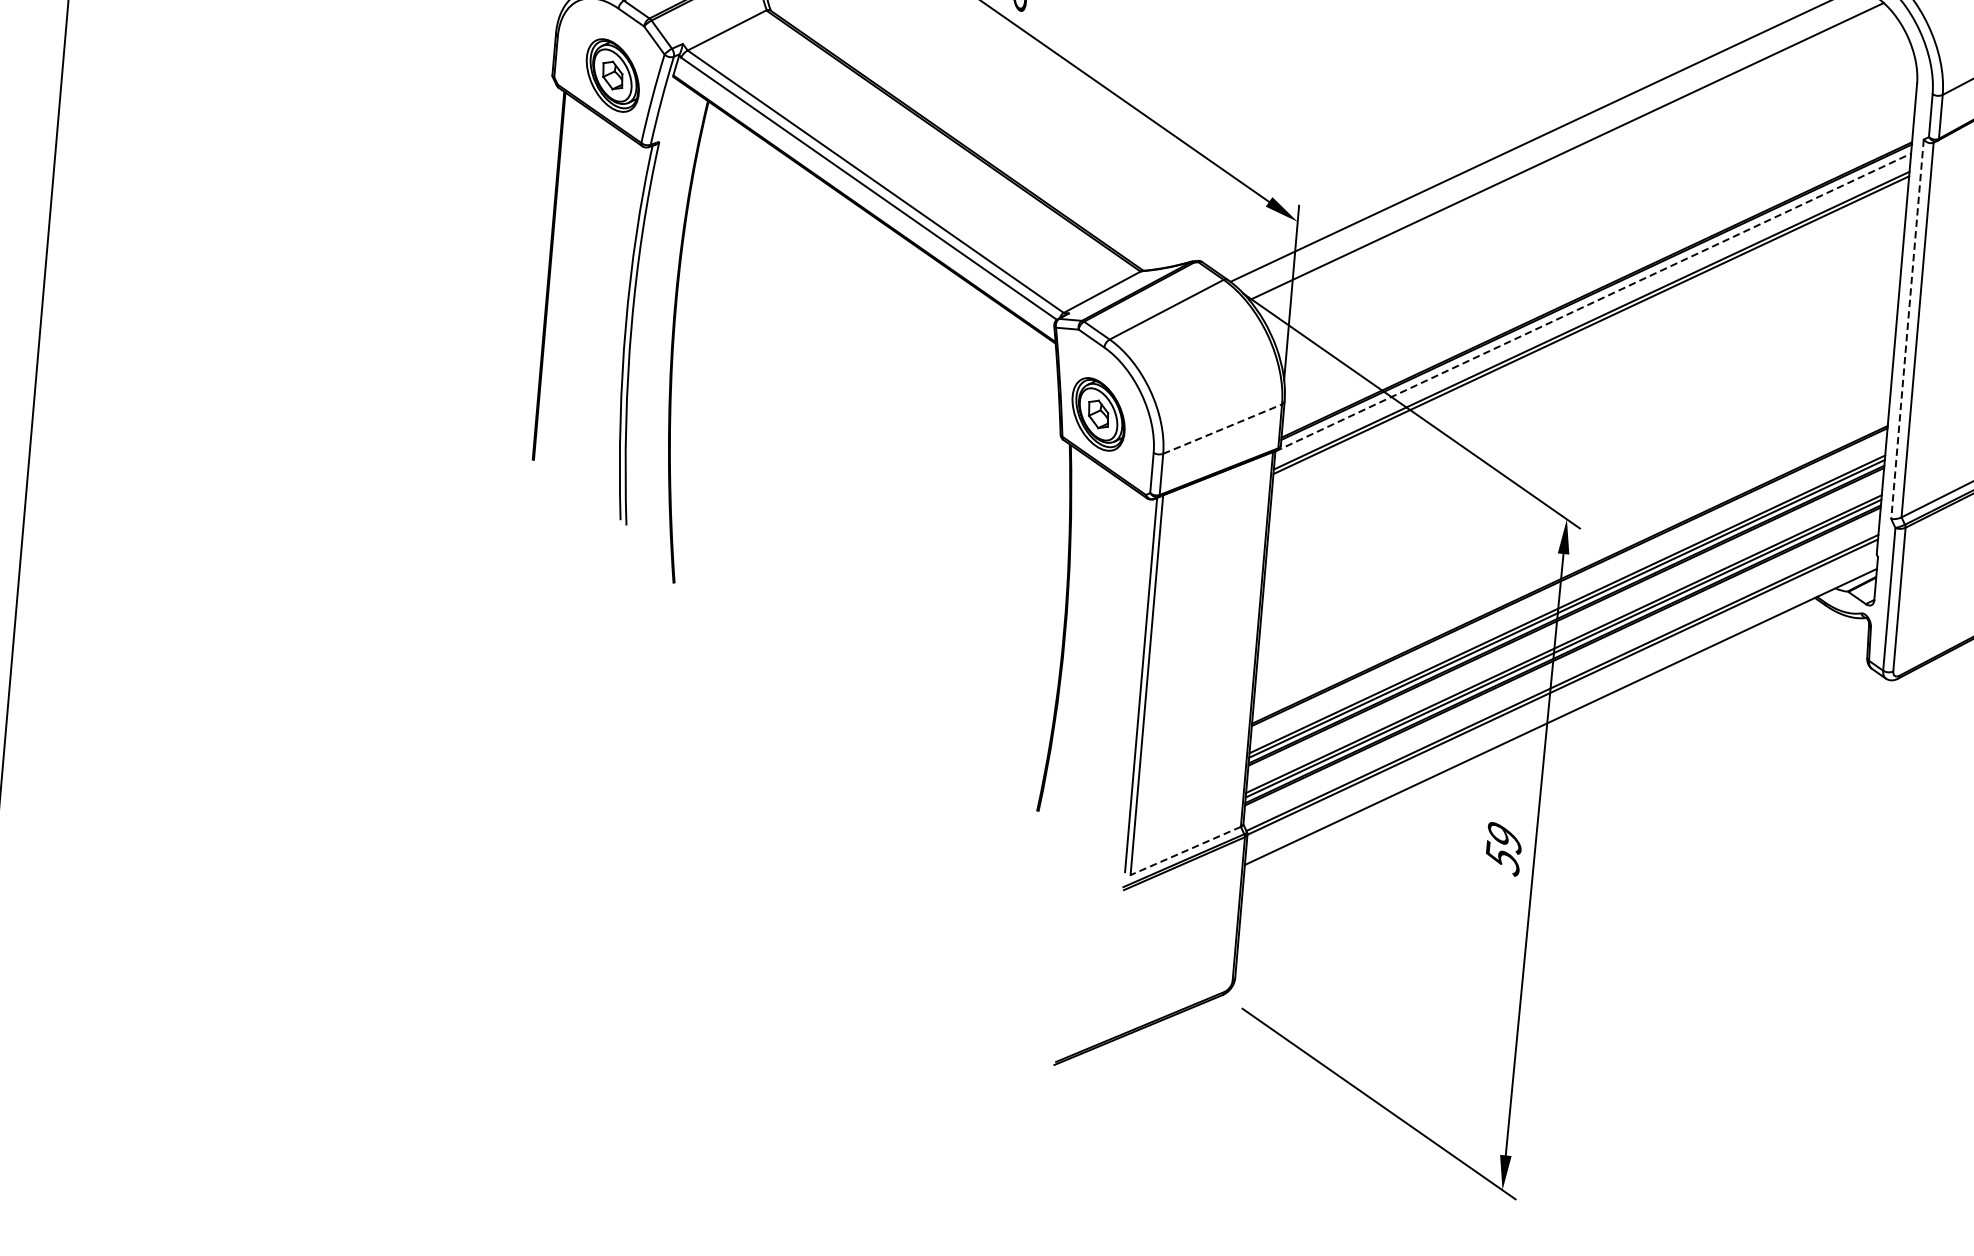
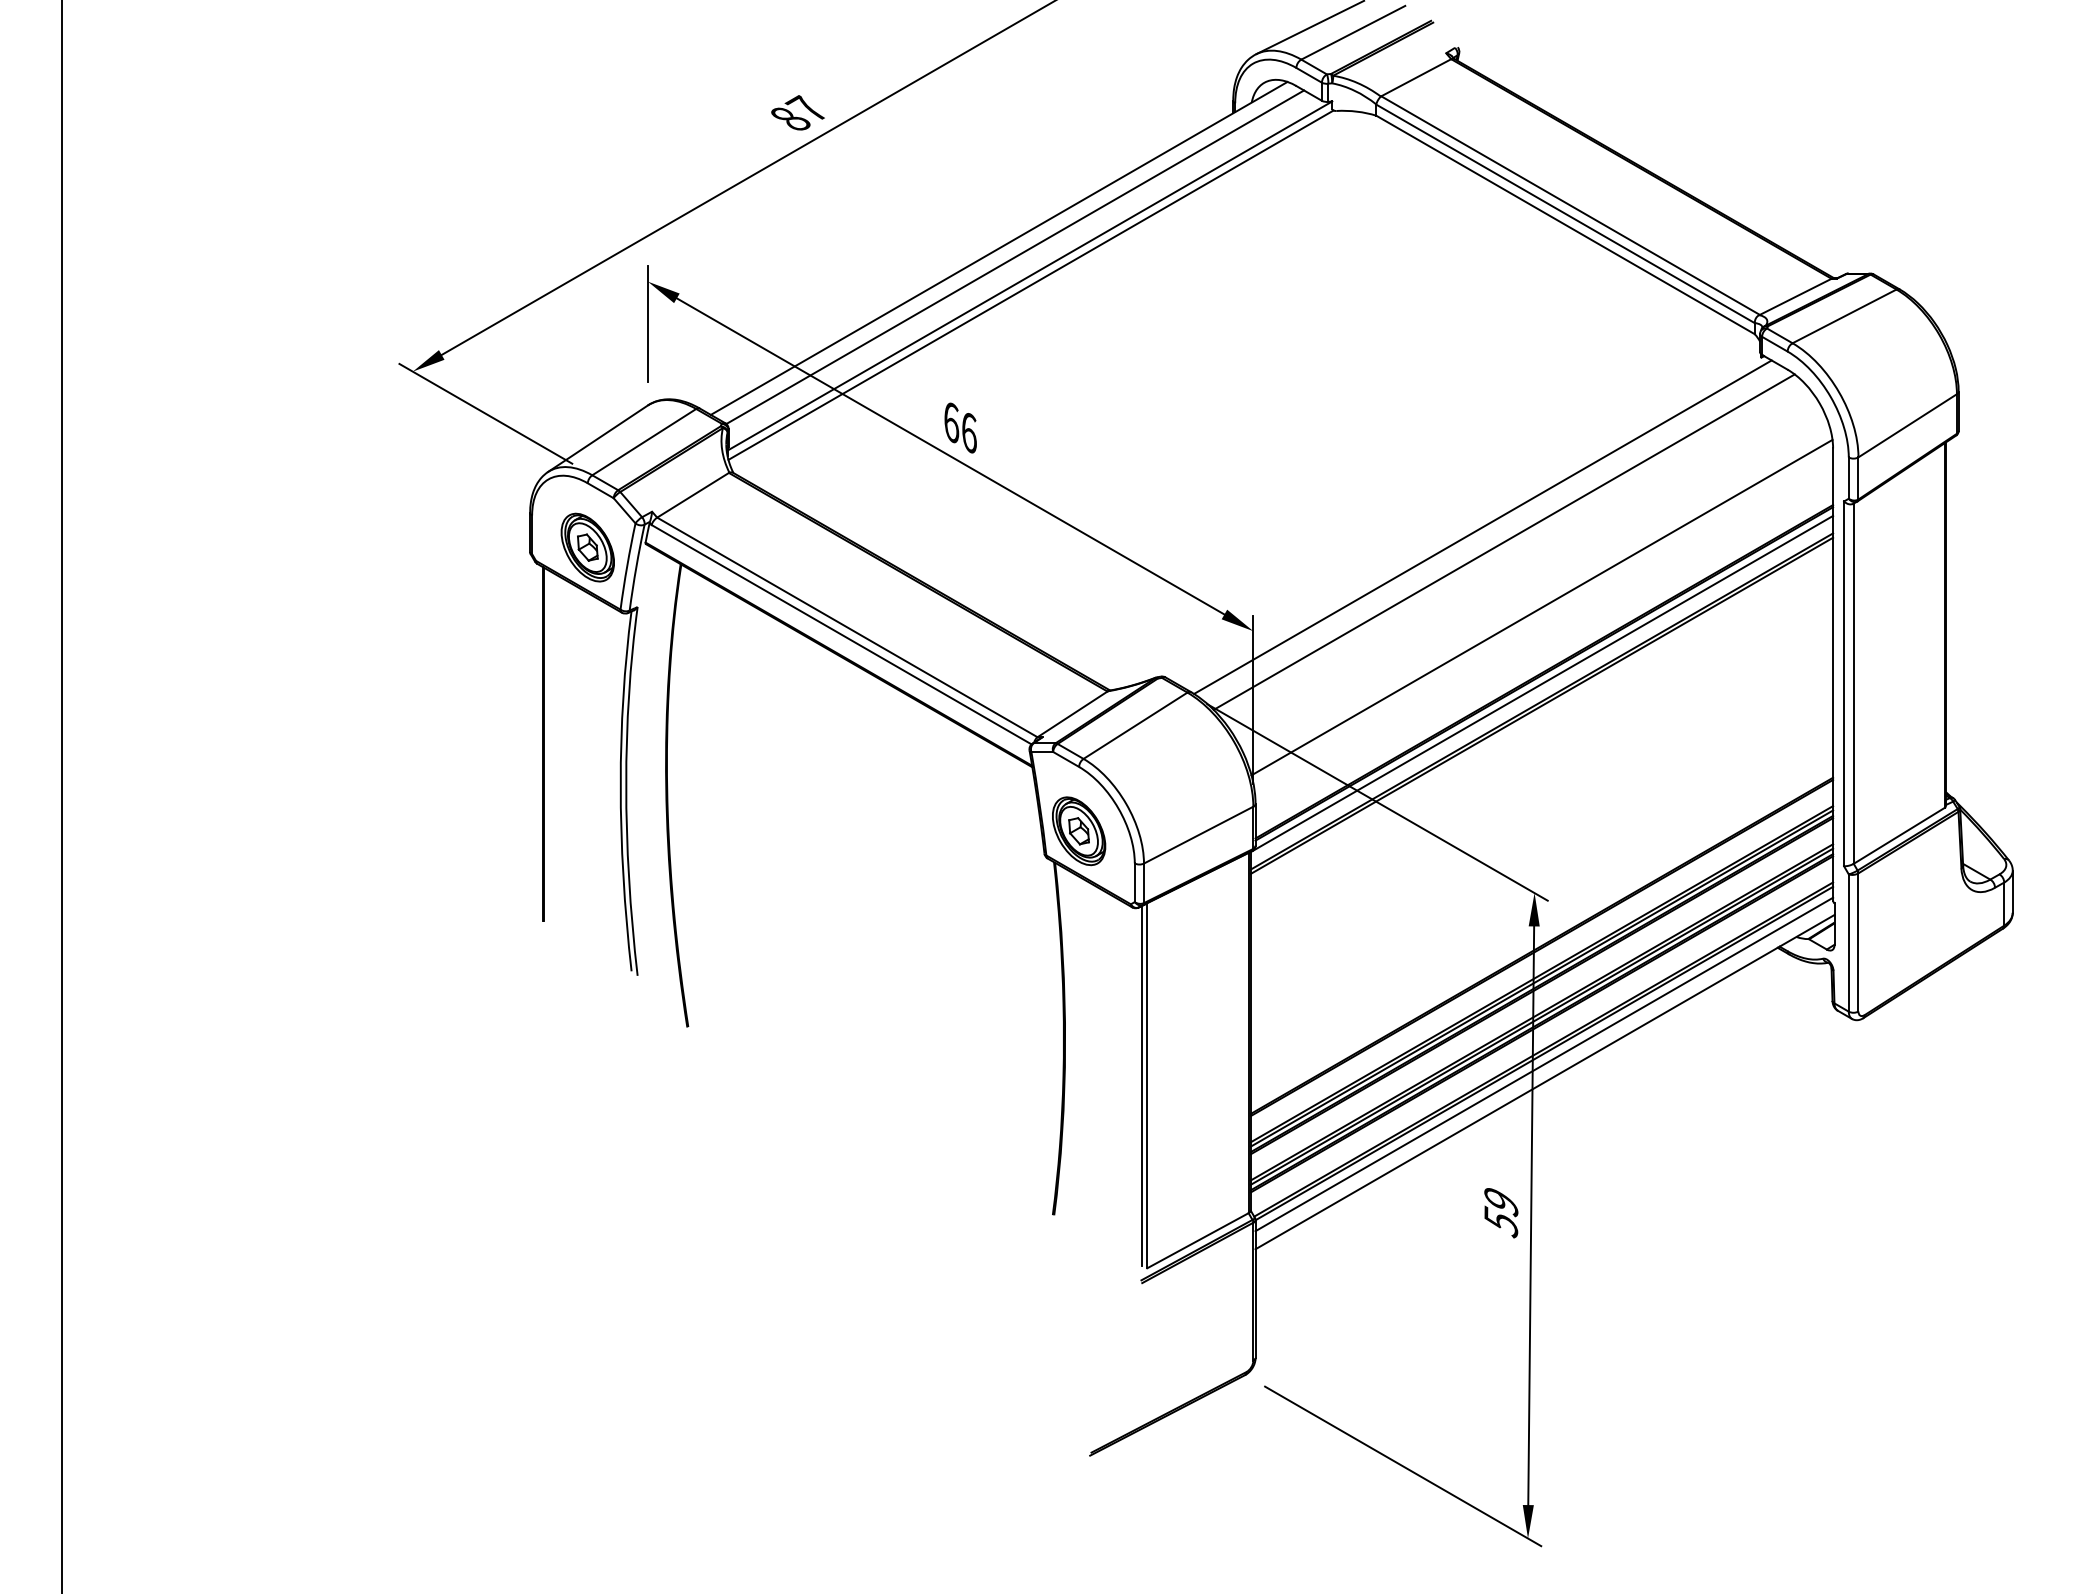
line: (1599, 222) -> (1541, 607), added
line: (1593, 302) -> (1542, 683), dashed -> solid
line: (1907, 330) -> (1844, 684), dashed -> solid
line: (1222, 429) -> (1198, 835), dashed -> solid
line: (1561, 698) -> (1544, 1064), added
line: (1185, 850) -> (1197, 1240), dashed -> solid

